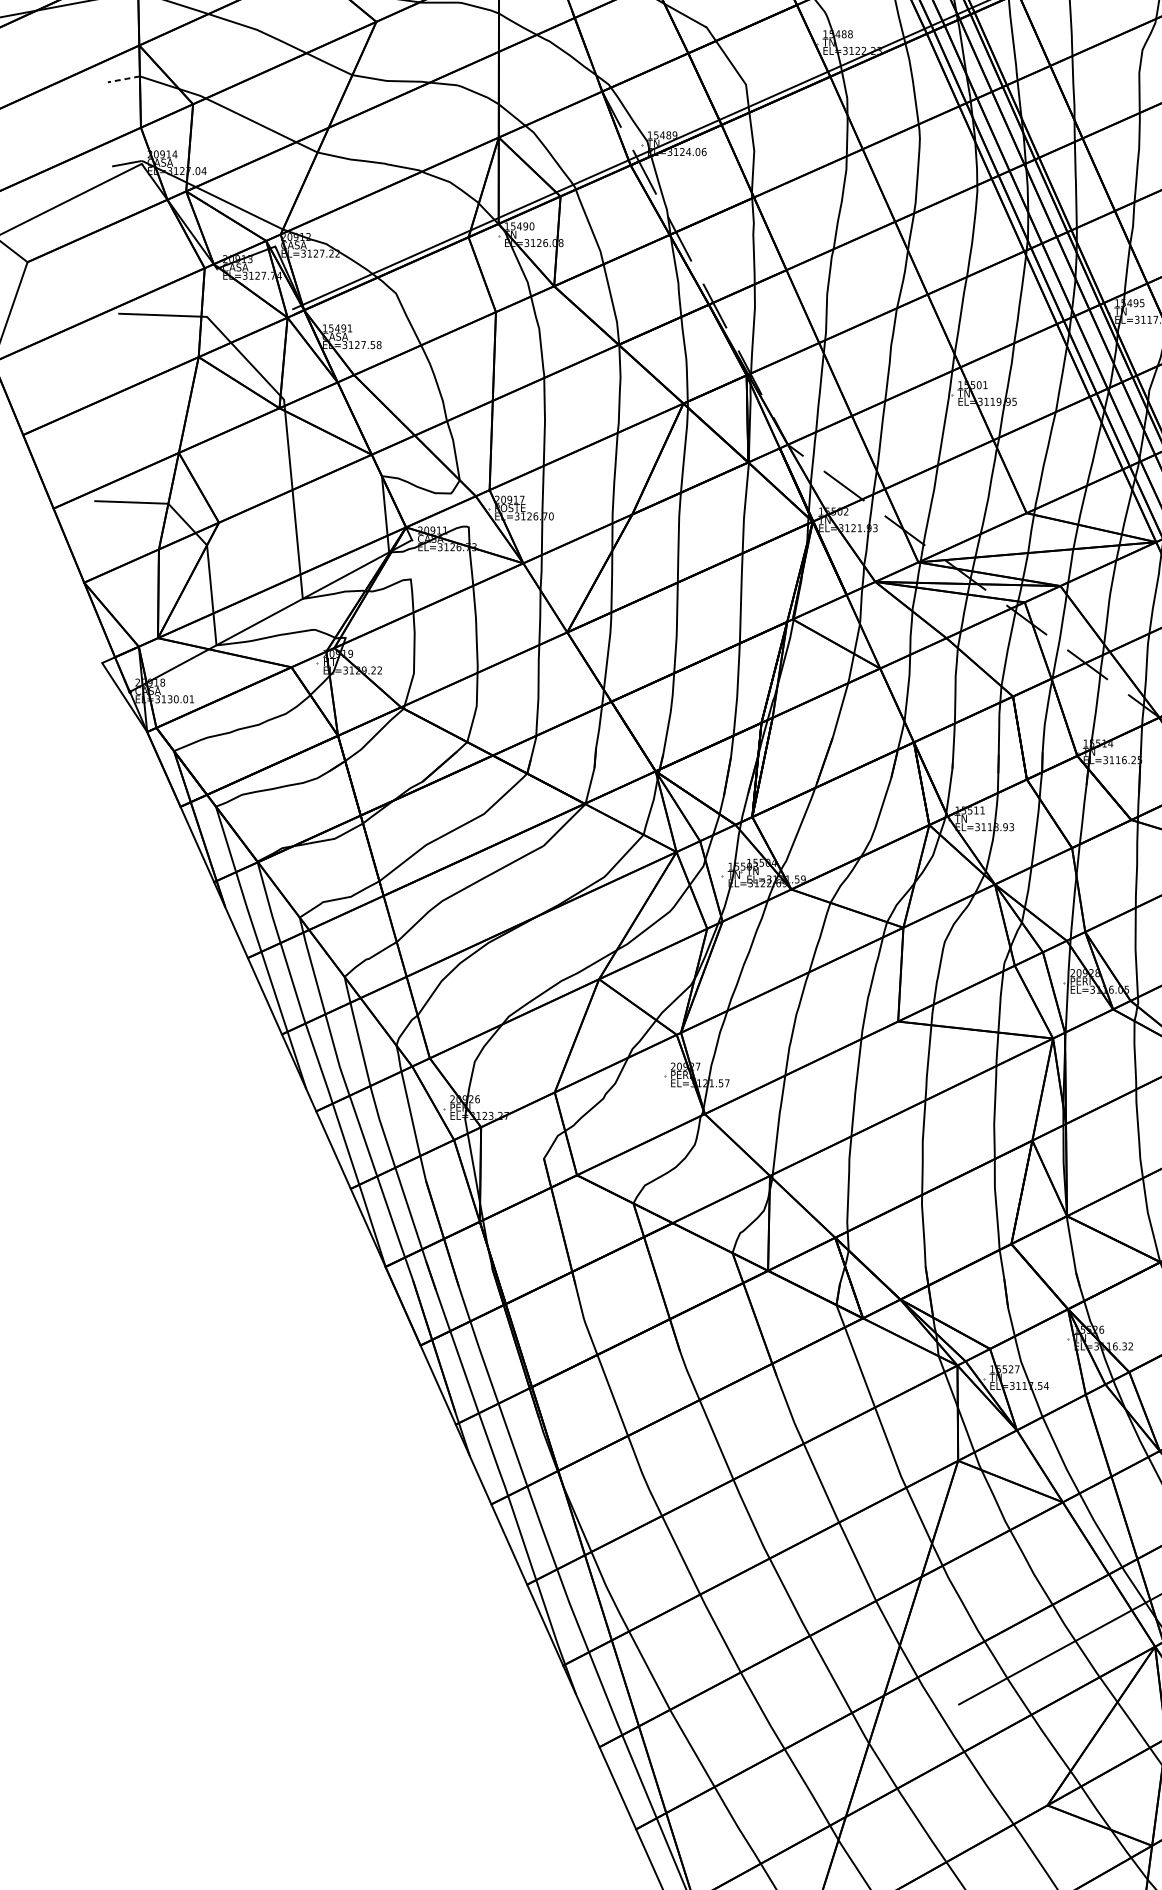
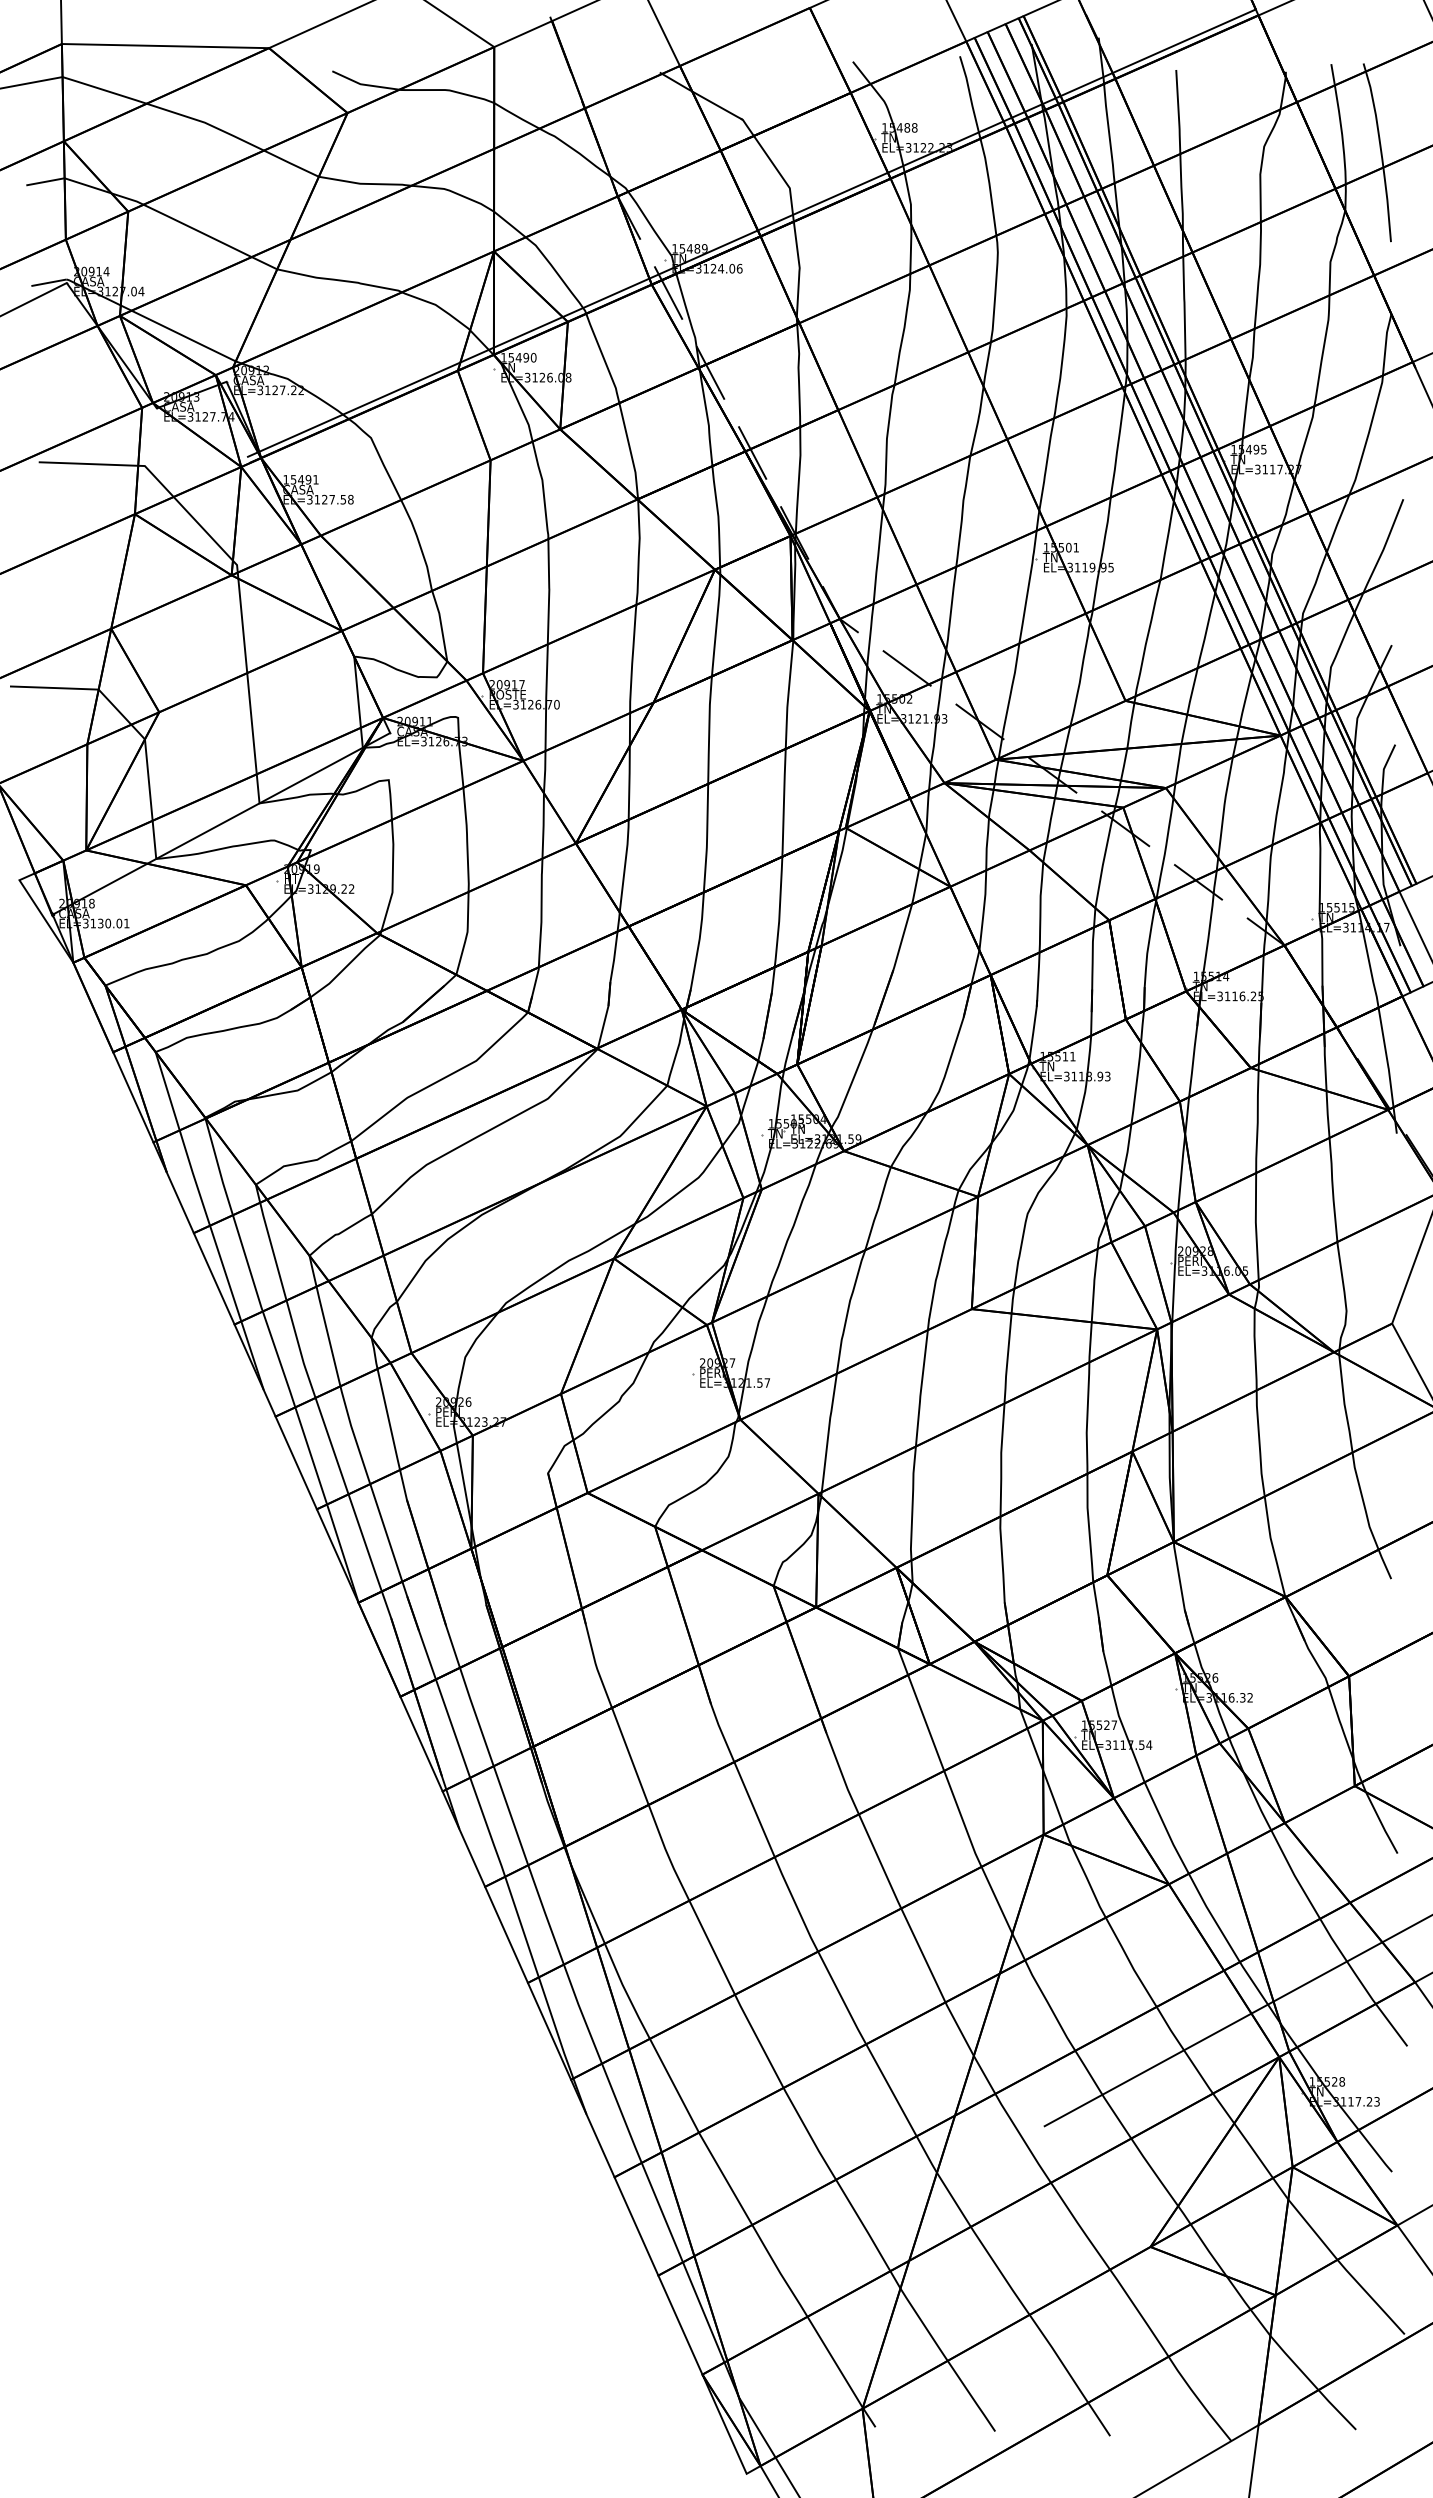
line: (123, 79) -> (45, 181), dashed -> solid

